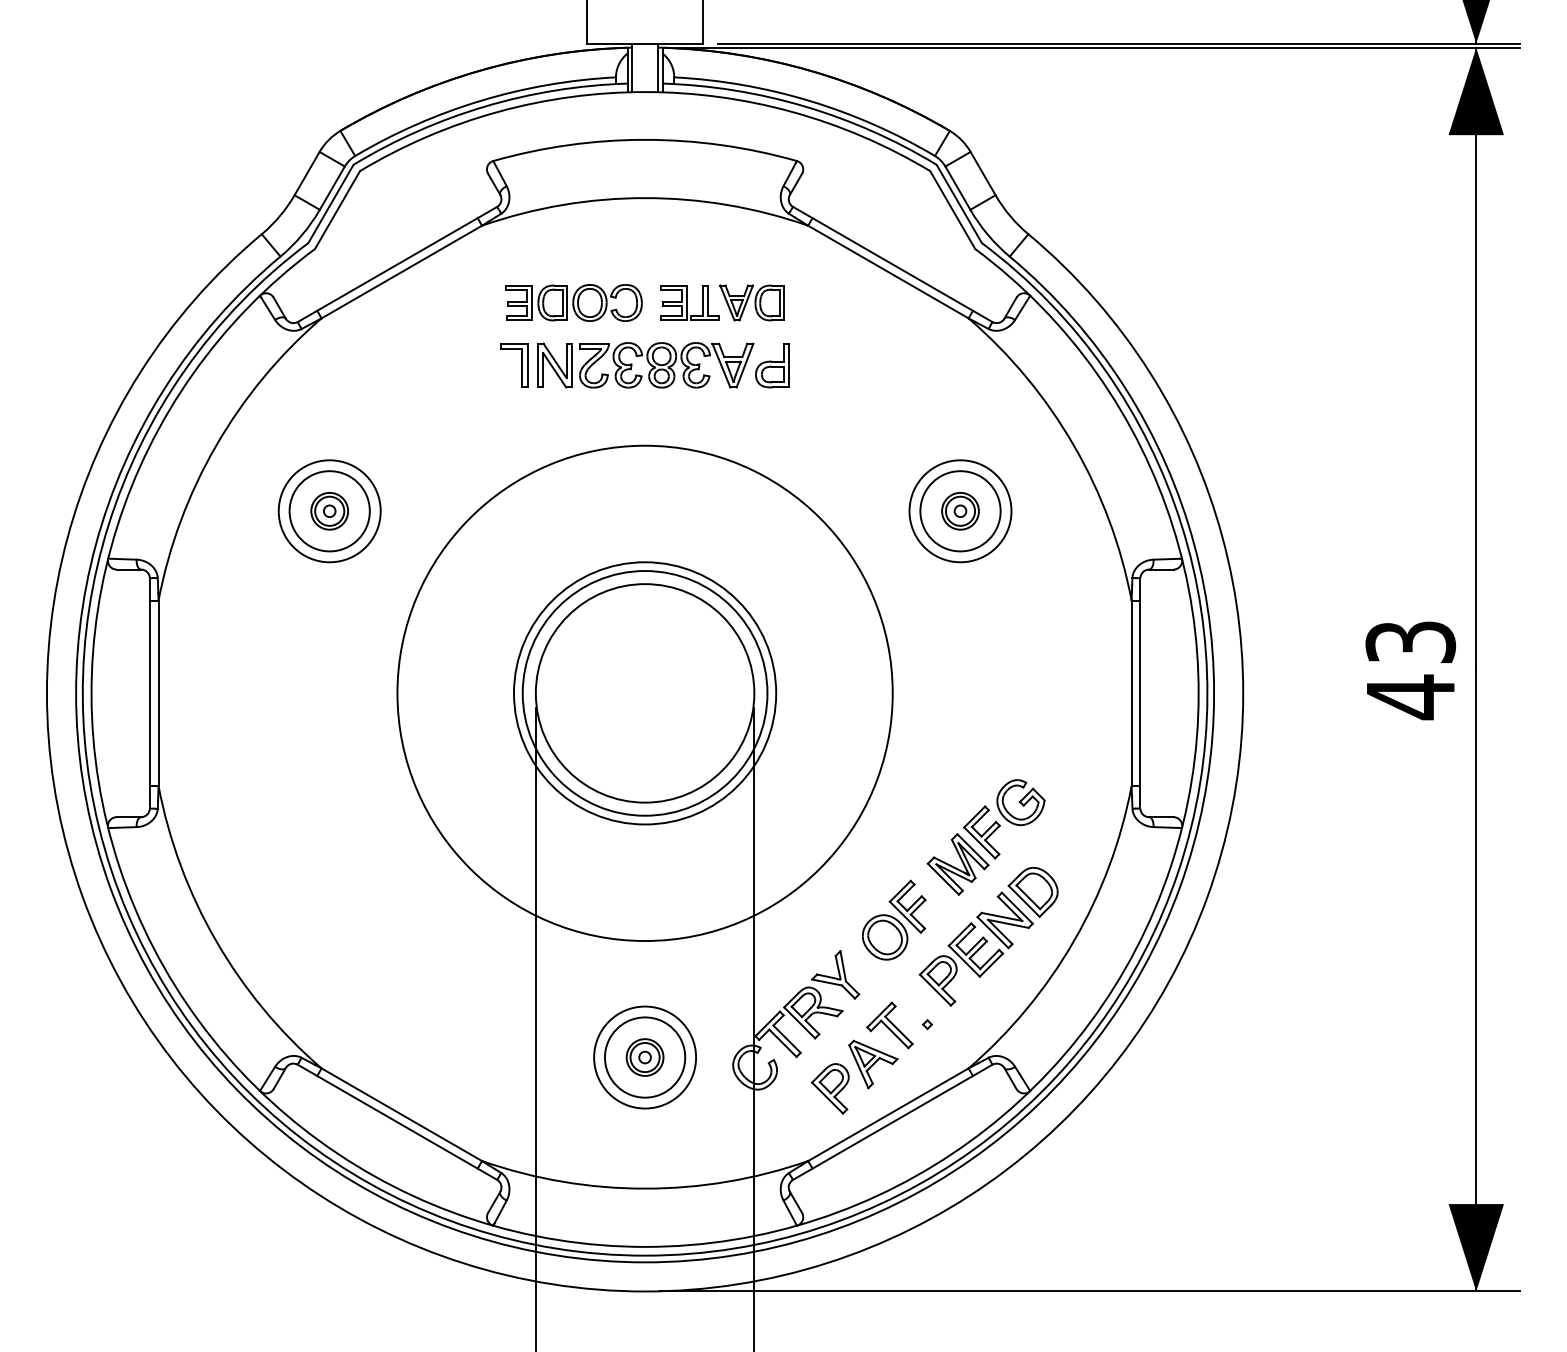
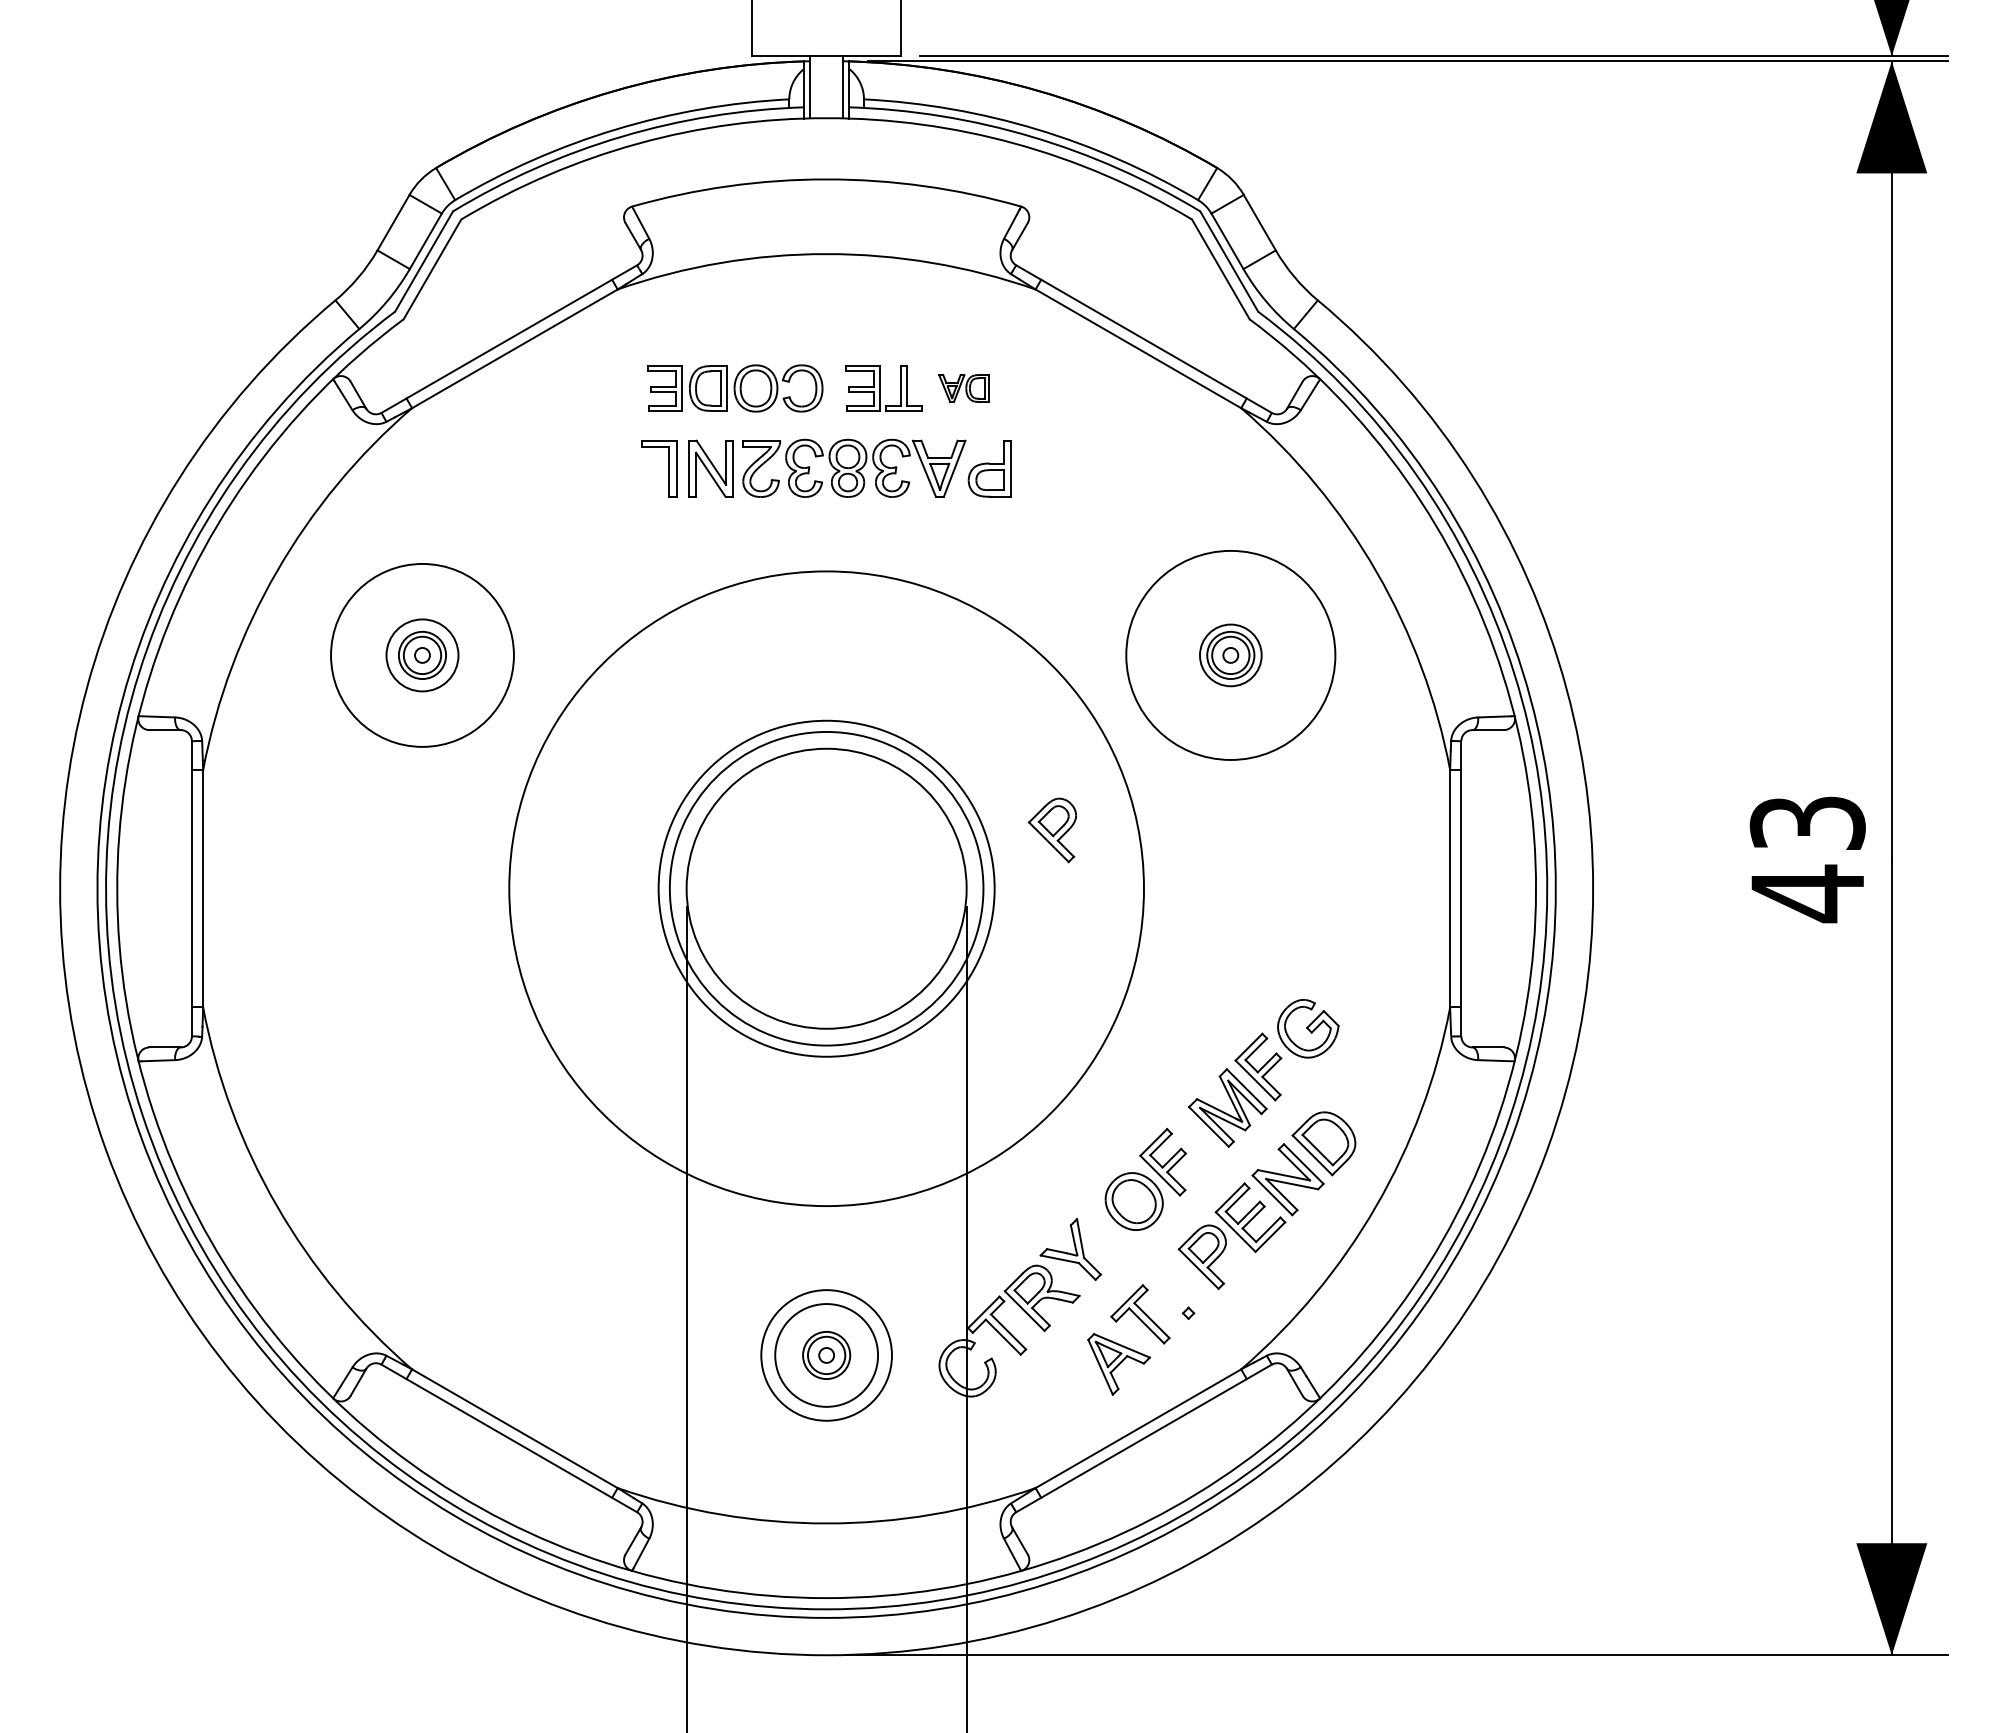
part: (751, 302) -> (962, 387), size x0.6
circle: (329, 511) -> (422, 655), size x0.7
circle: (329, 511) -> (422, 655), size x1.4
circle: (960, 511) -> (1230, 655), size x0.6
circle: (960, 511) -> (1230, 655), size x1.6
part: (829, 1088) -> (1051, 829), moved

